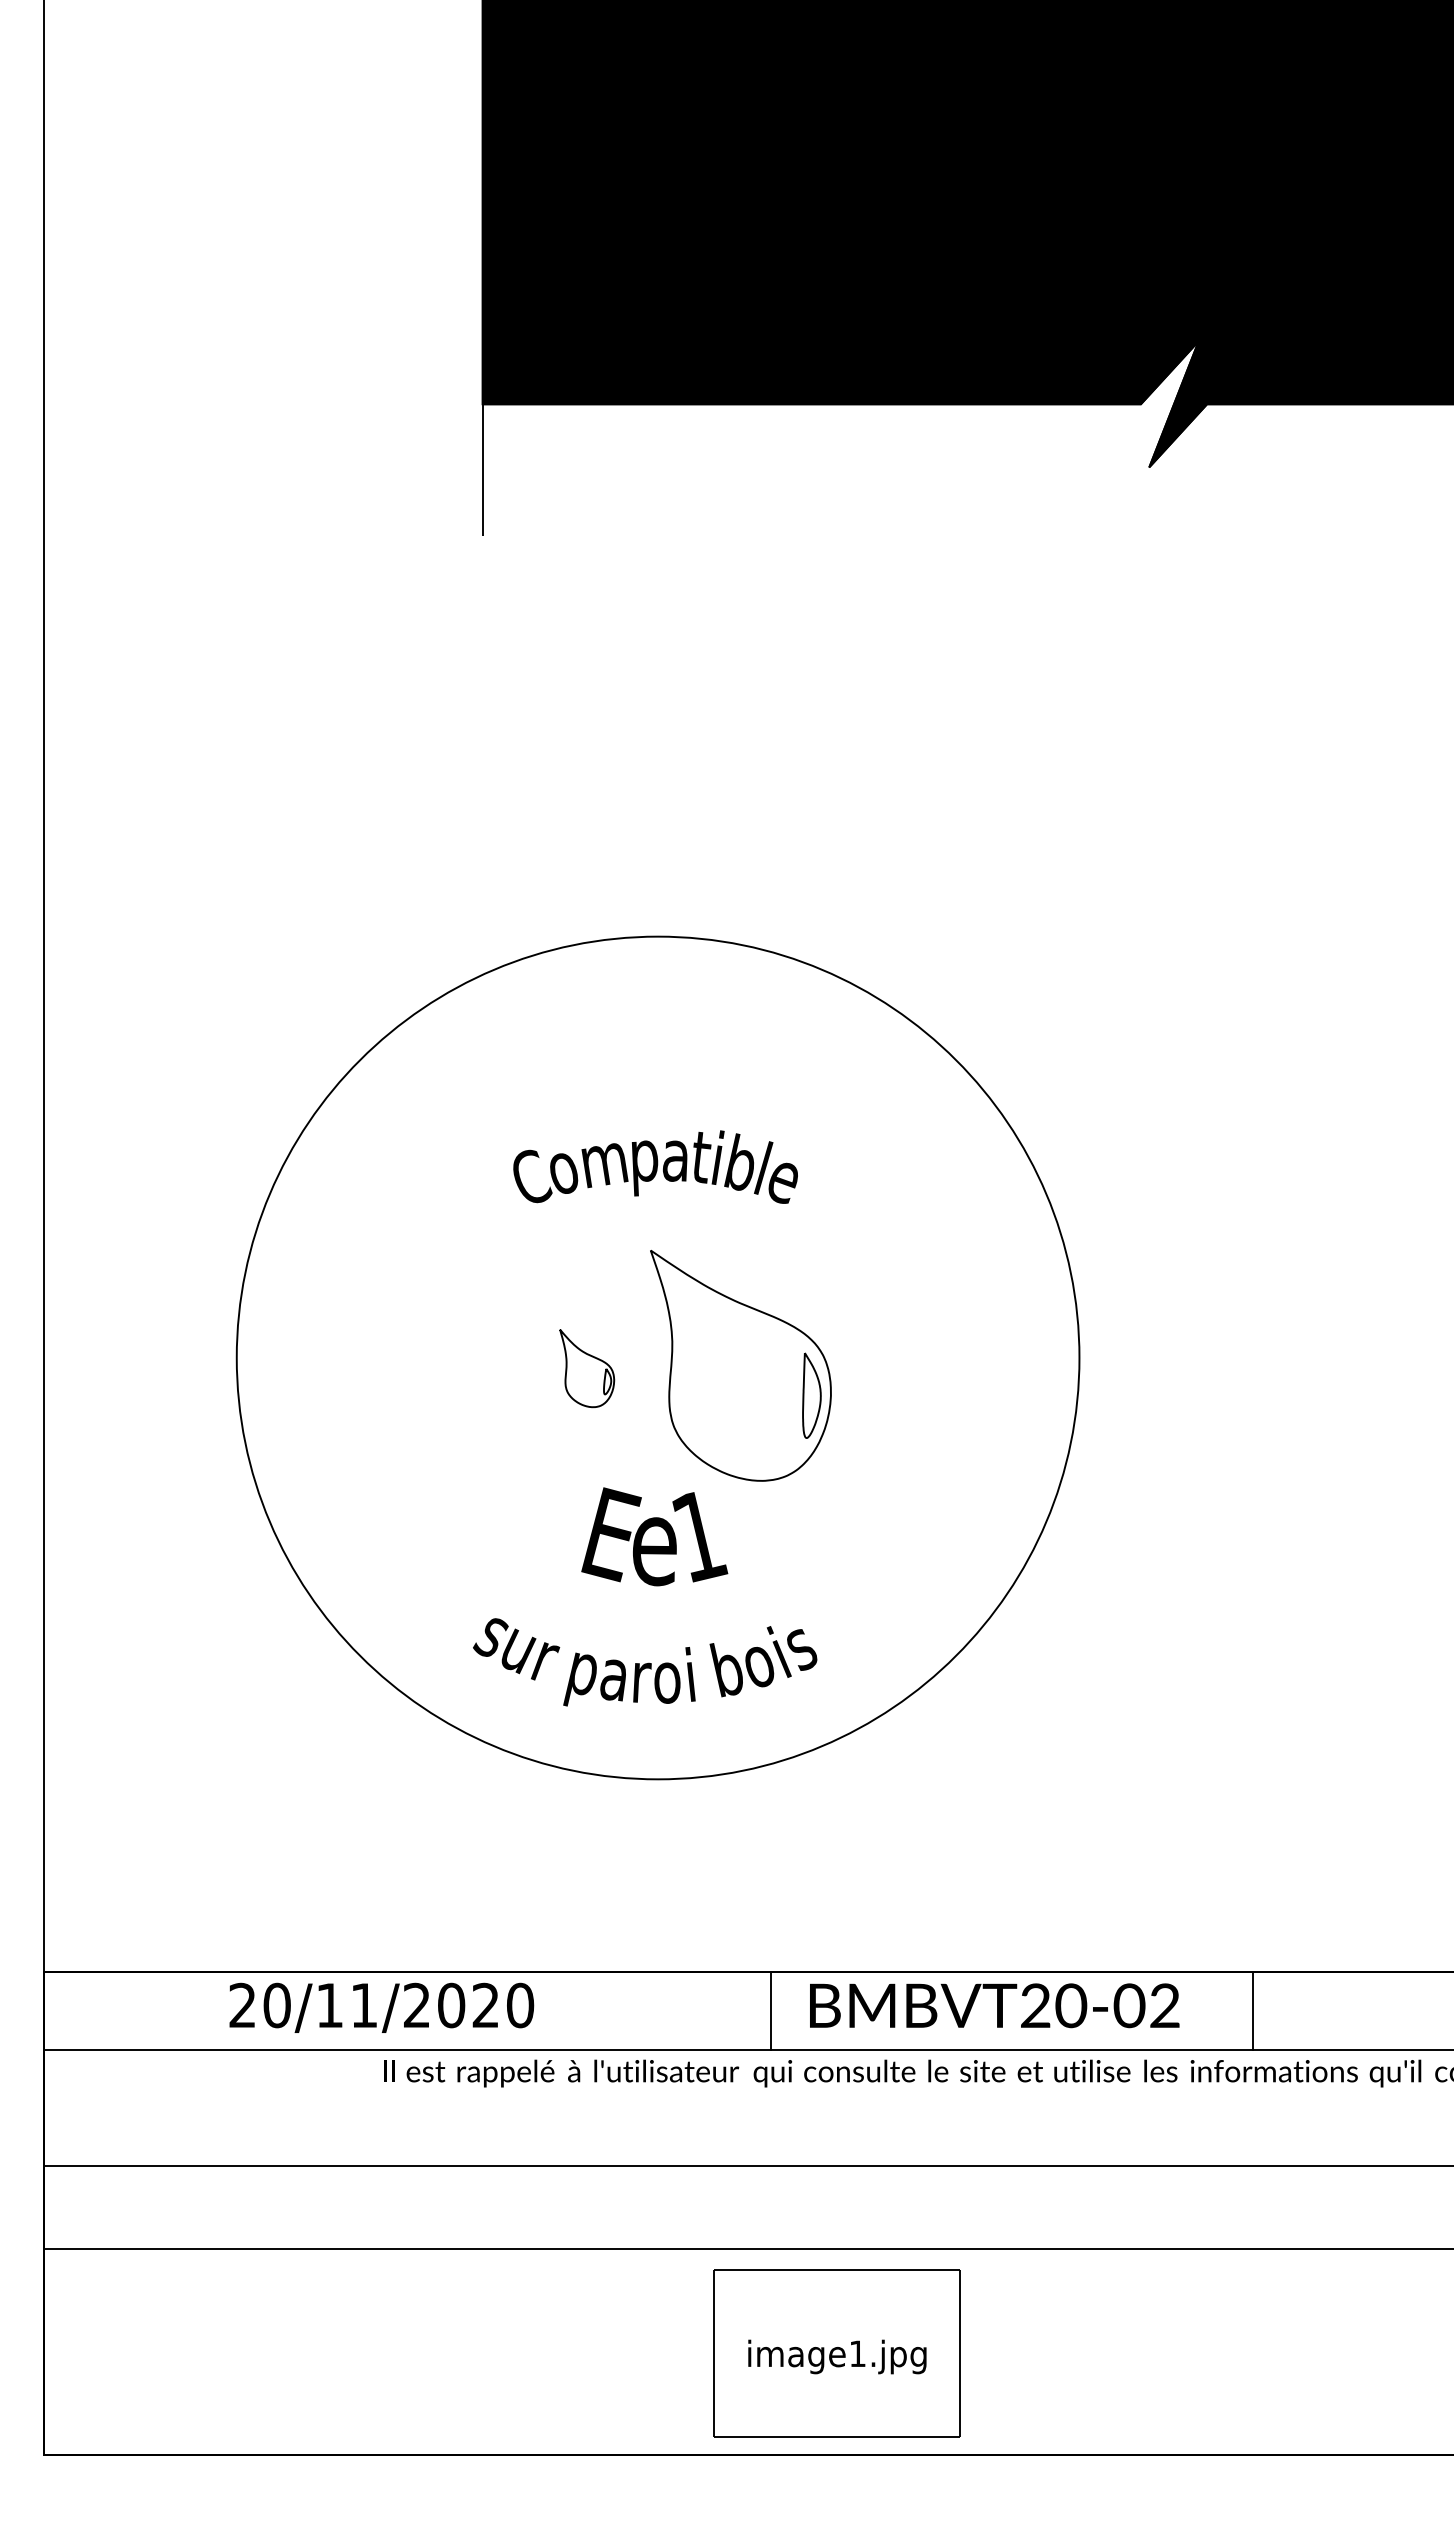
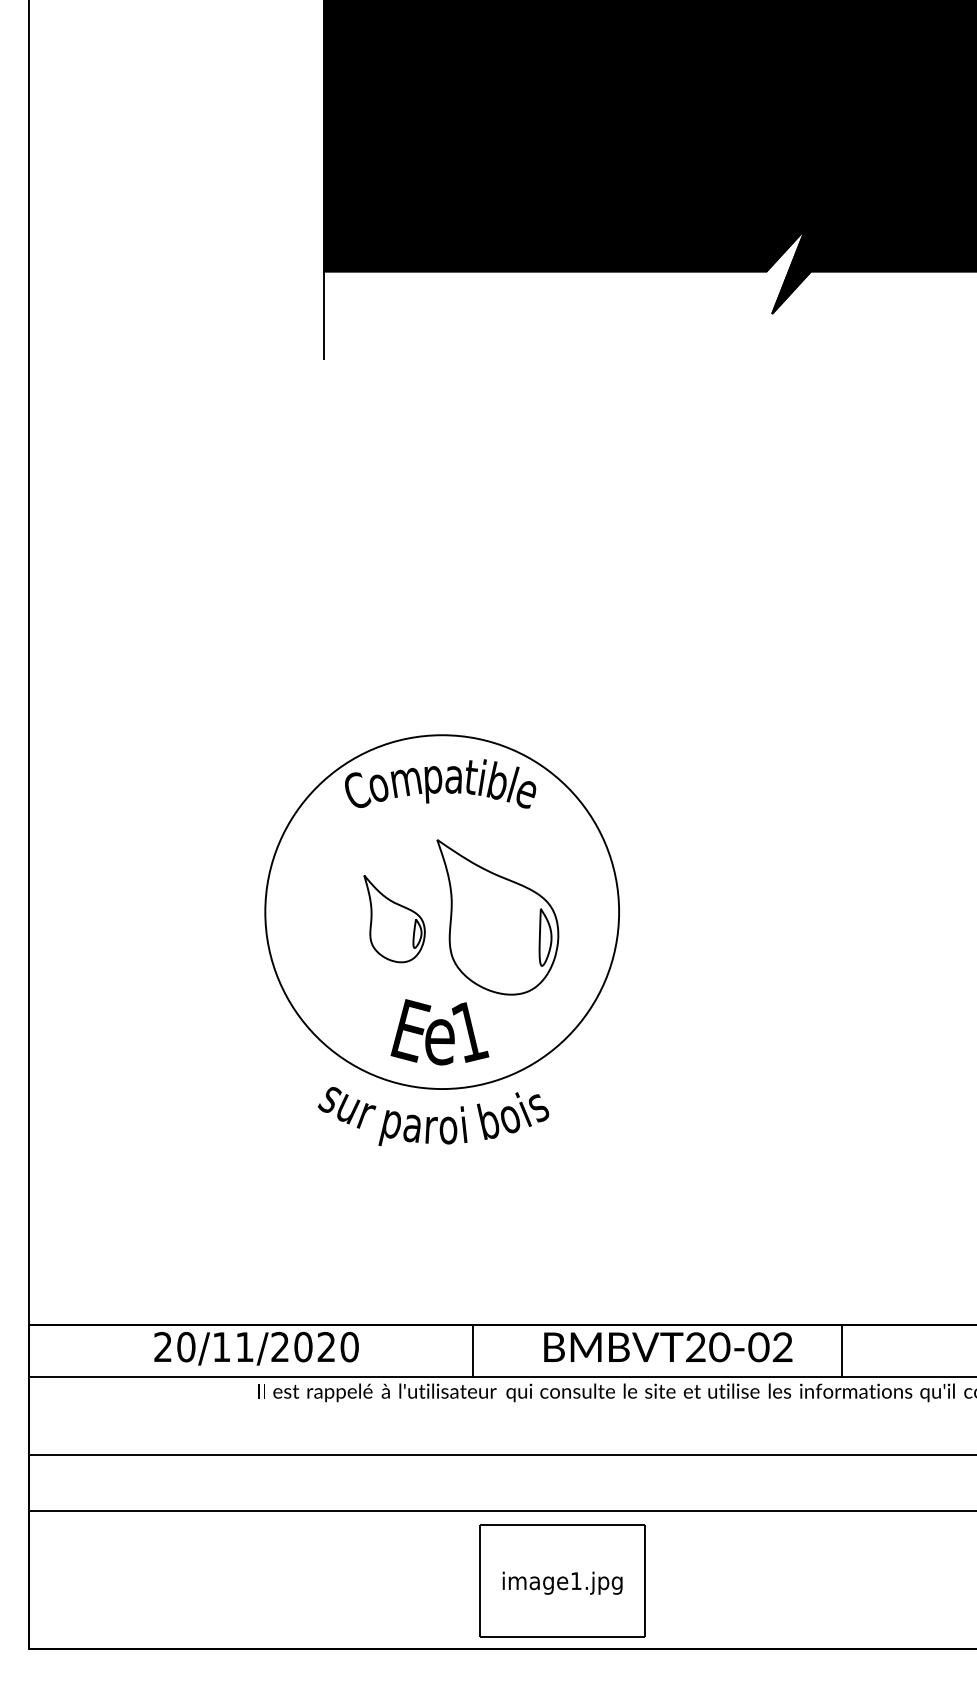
circle: (658, 1358) -> (442, 912), size x0.62
part: (587, 1368) -> (394, 919), size x1.67
line: (771, 2010) -> (473, 1350), moved

